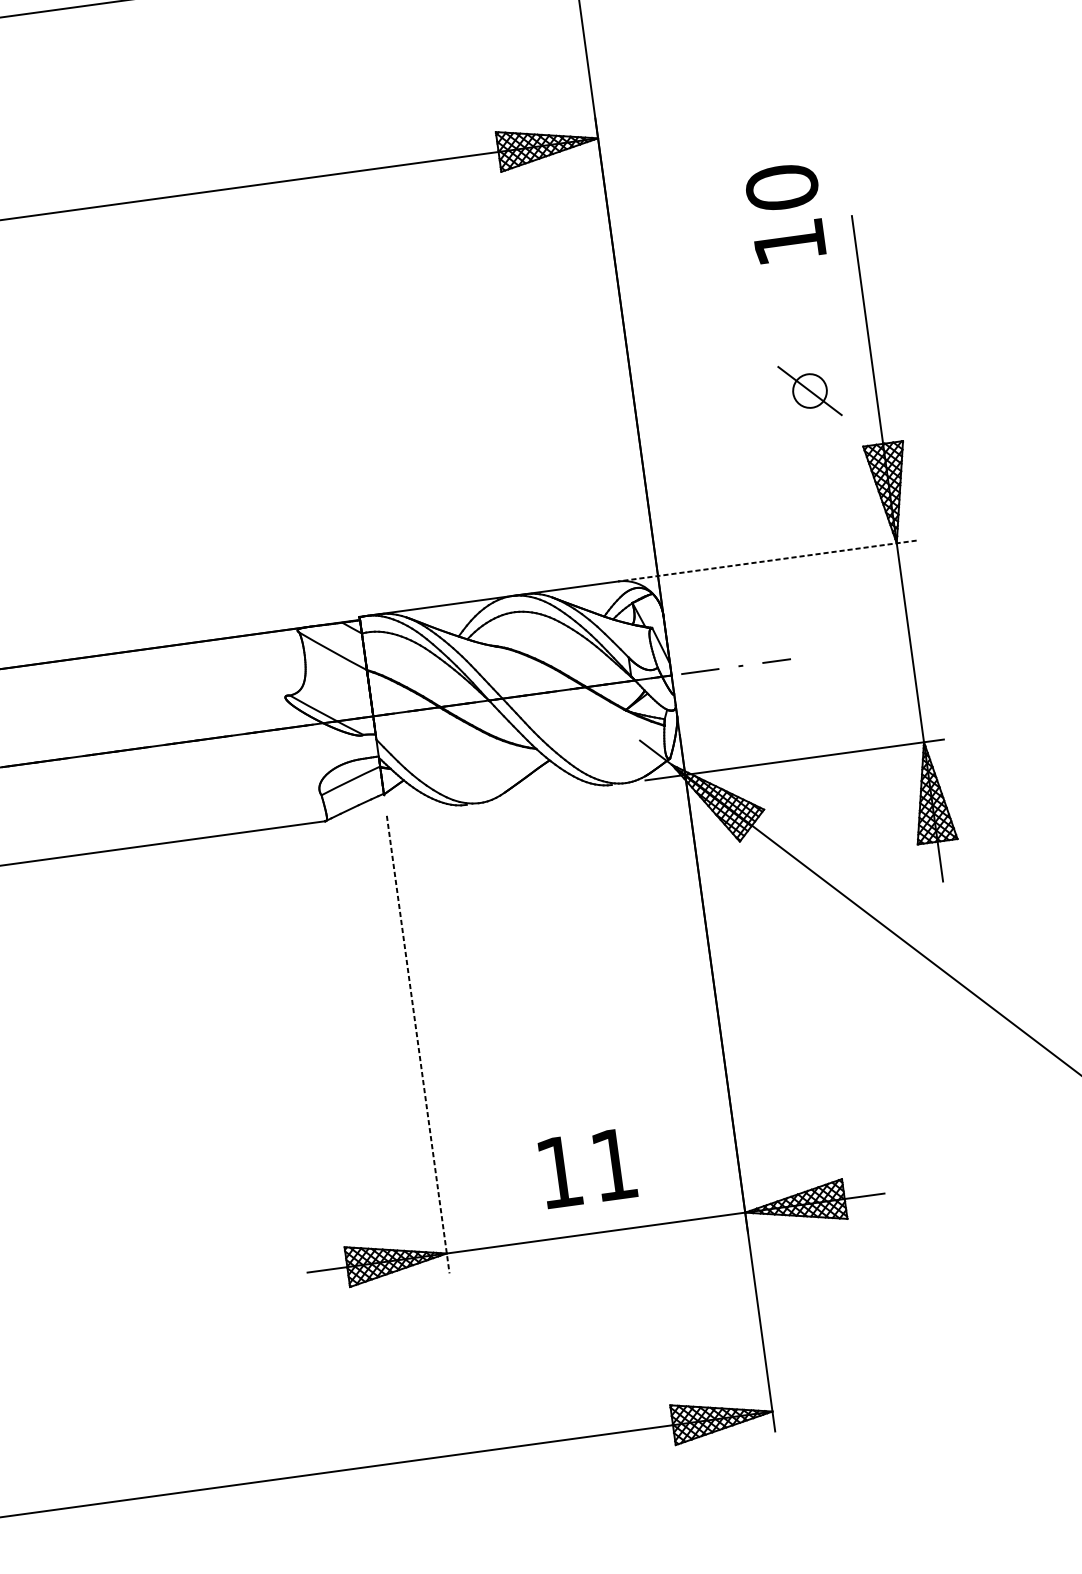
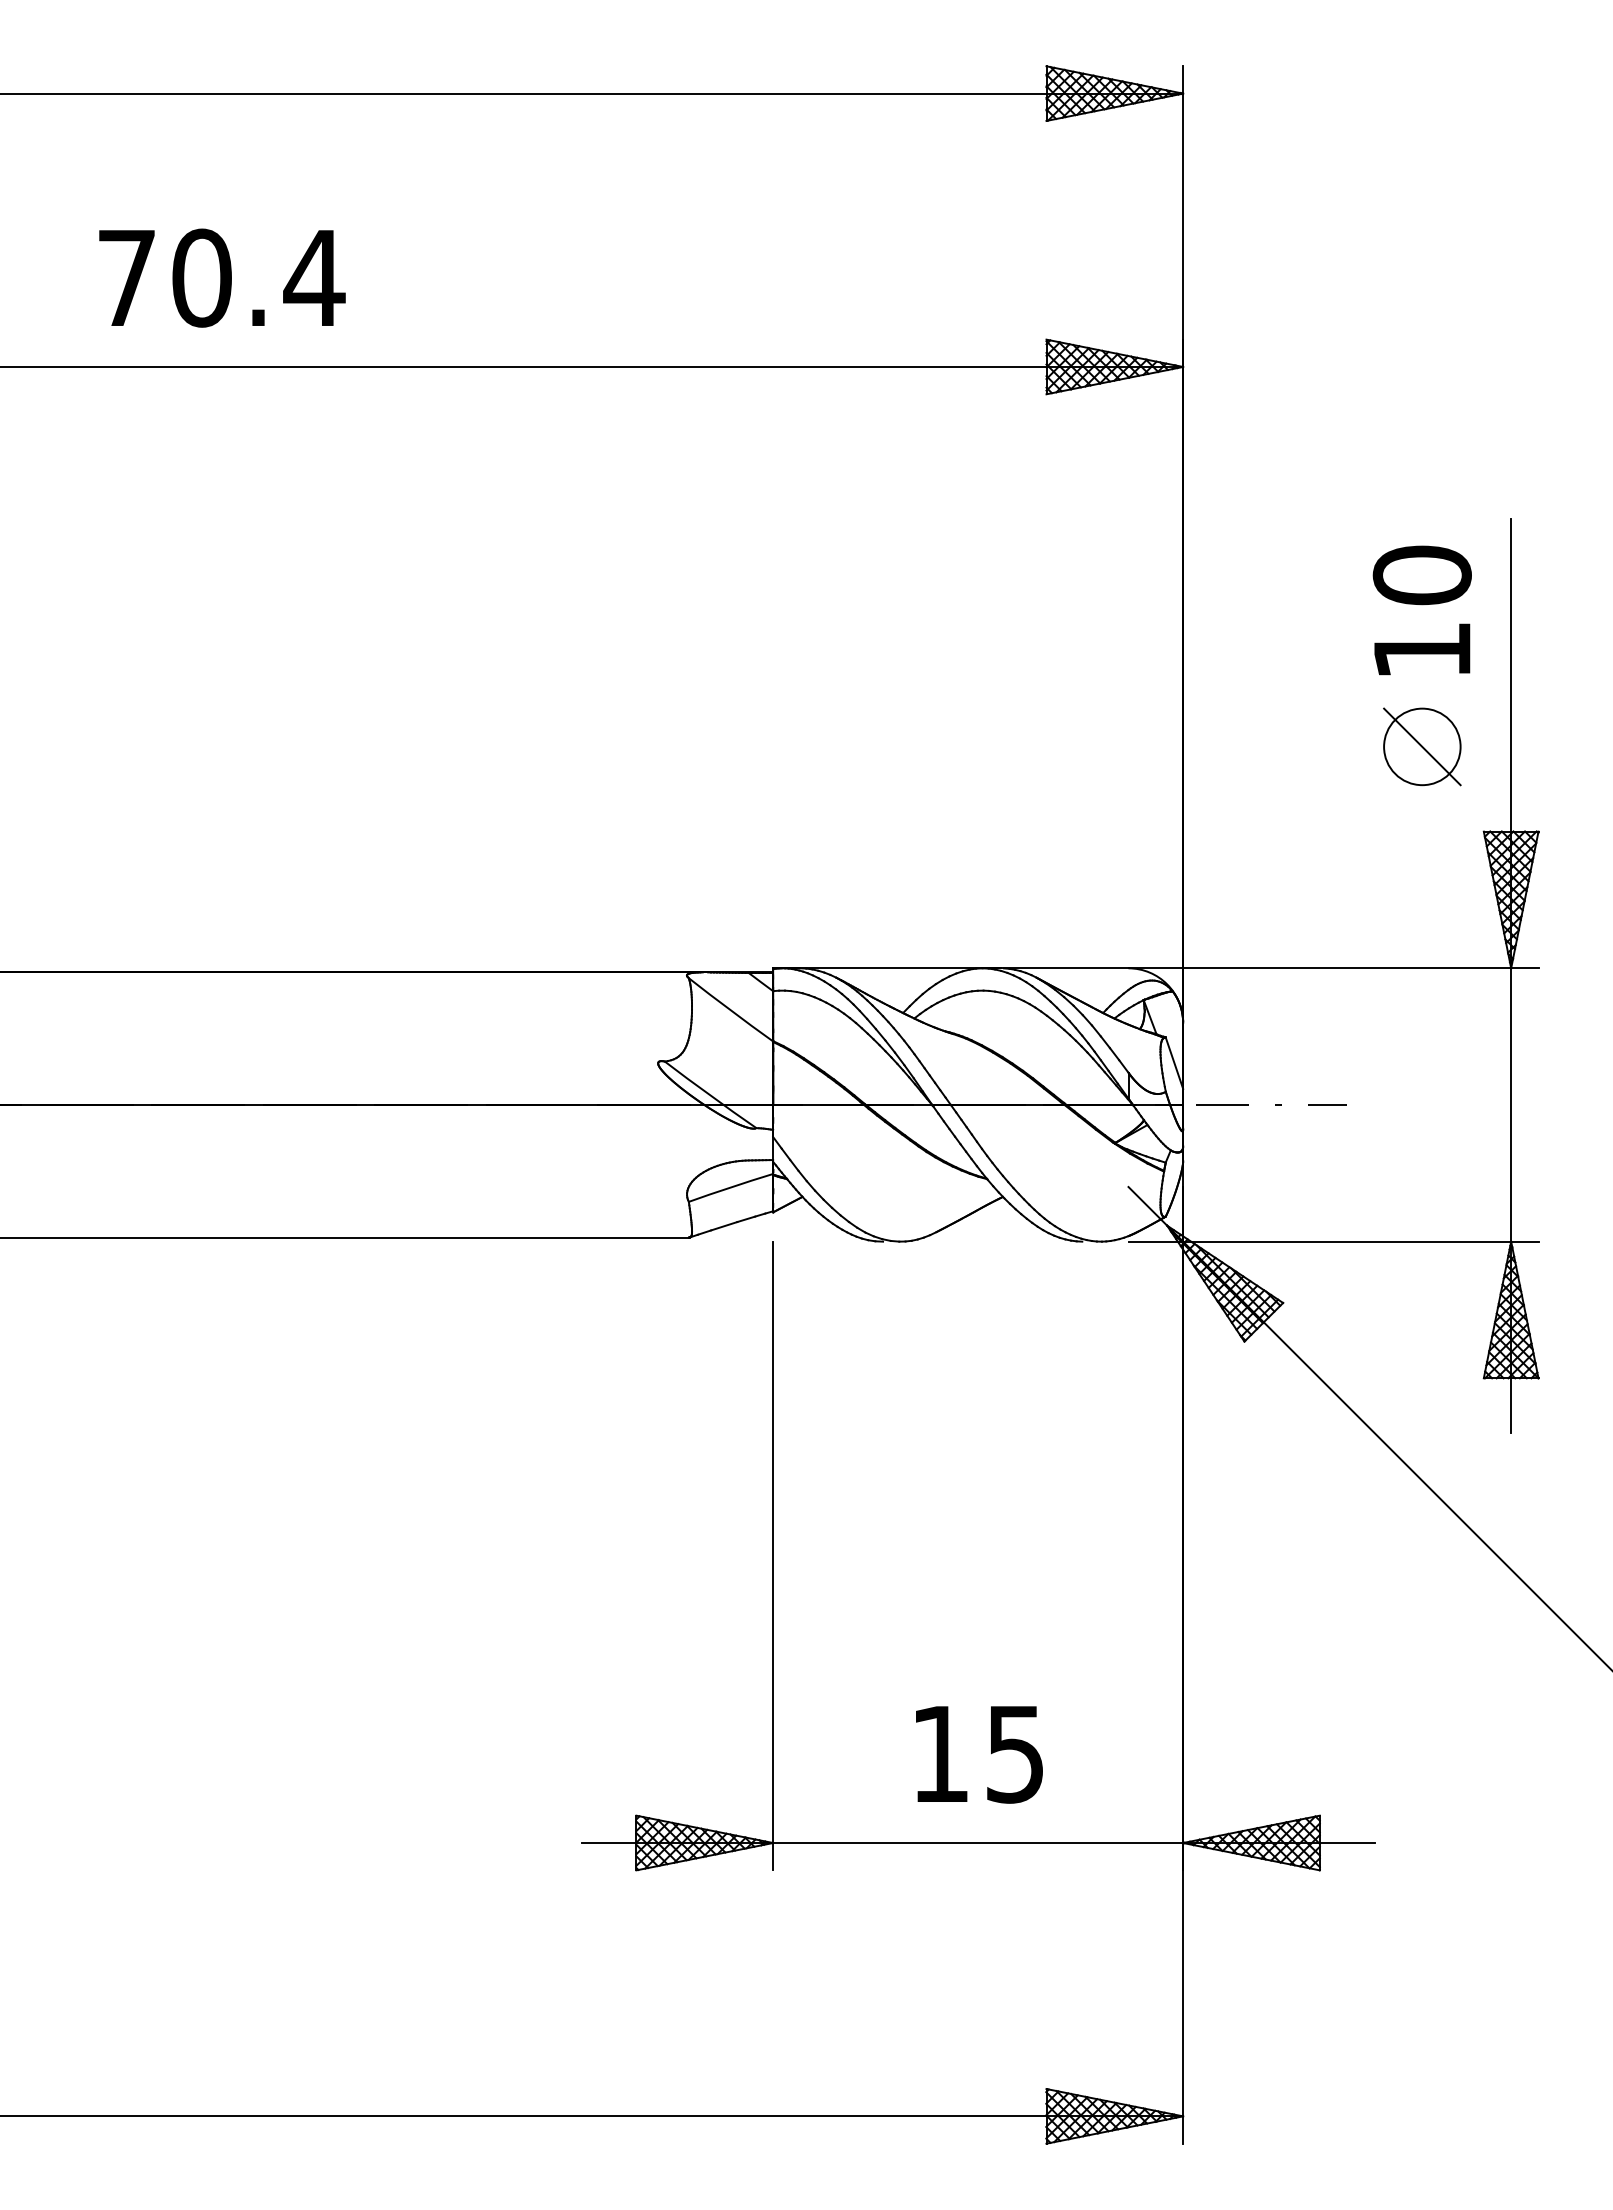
text: (785, 213) -> (1421, 610), moved
circle: (810, 390) -> (1422, 746), size x1.67
line: (767, 561) -> (1333, 968), dashed -> solid
line: (418, 1044) -> (773, 1556), dashed -> solid
text: (613, 1165) -> (1014, 1754), 11 -> 15

